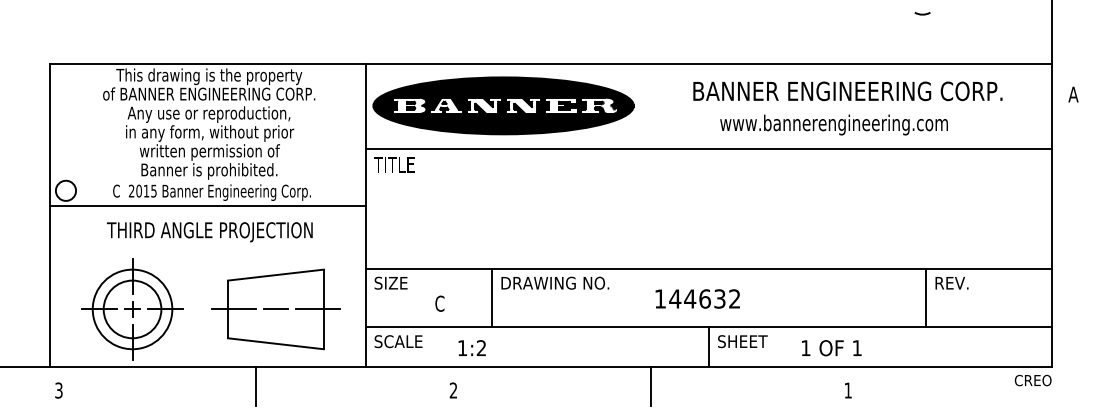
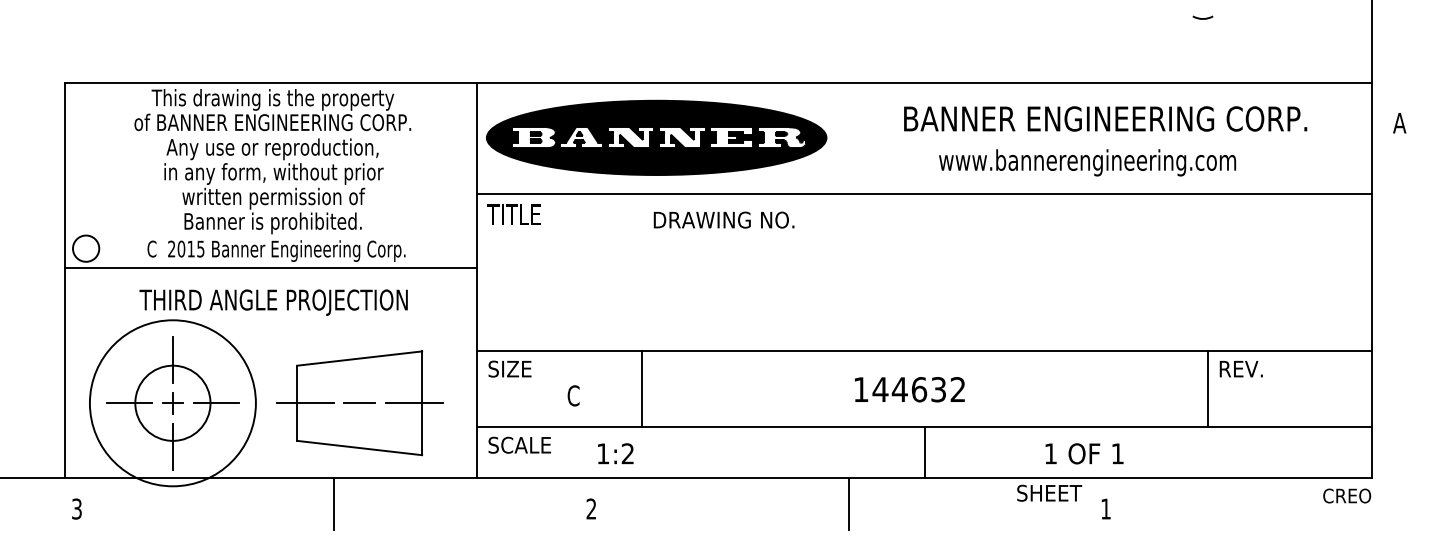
text: (554, 282) -> (723, 219), moved
circle: (132, 309) -> (172, 403), size x1.6
text: (742, 341) -> (1049, 492), moved

